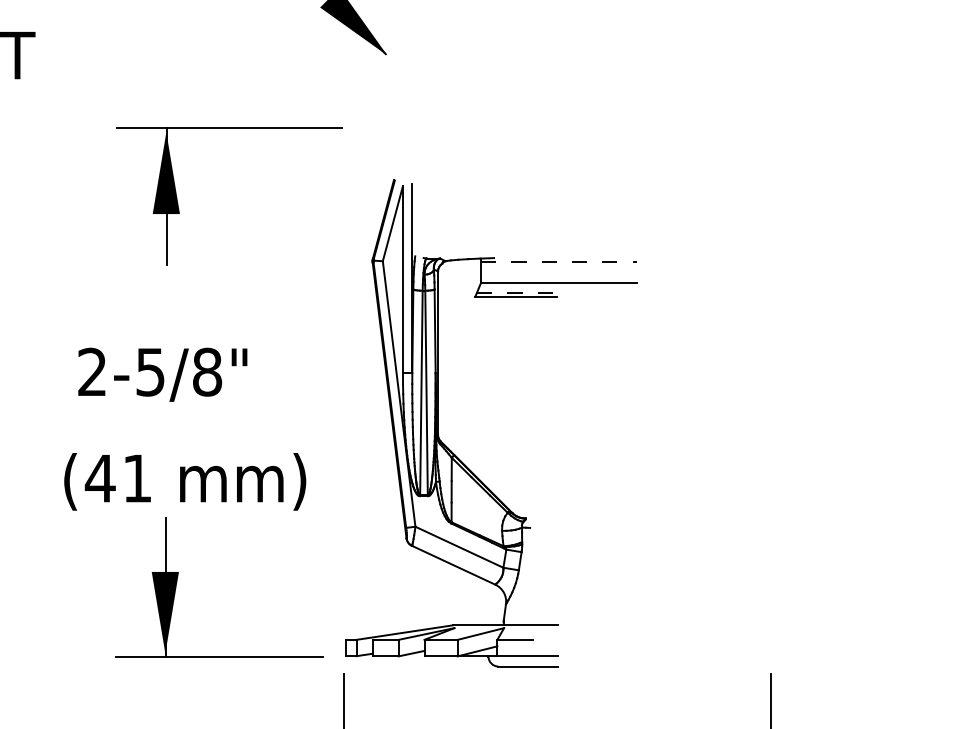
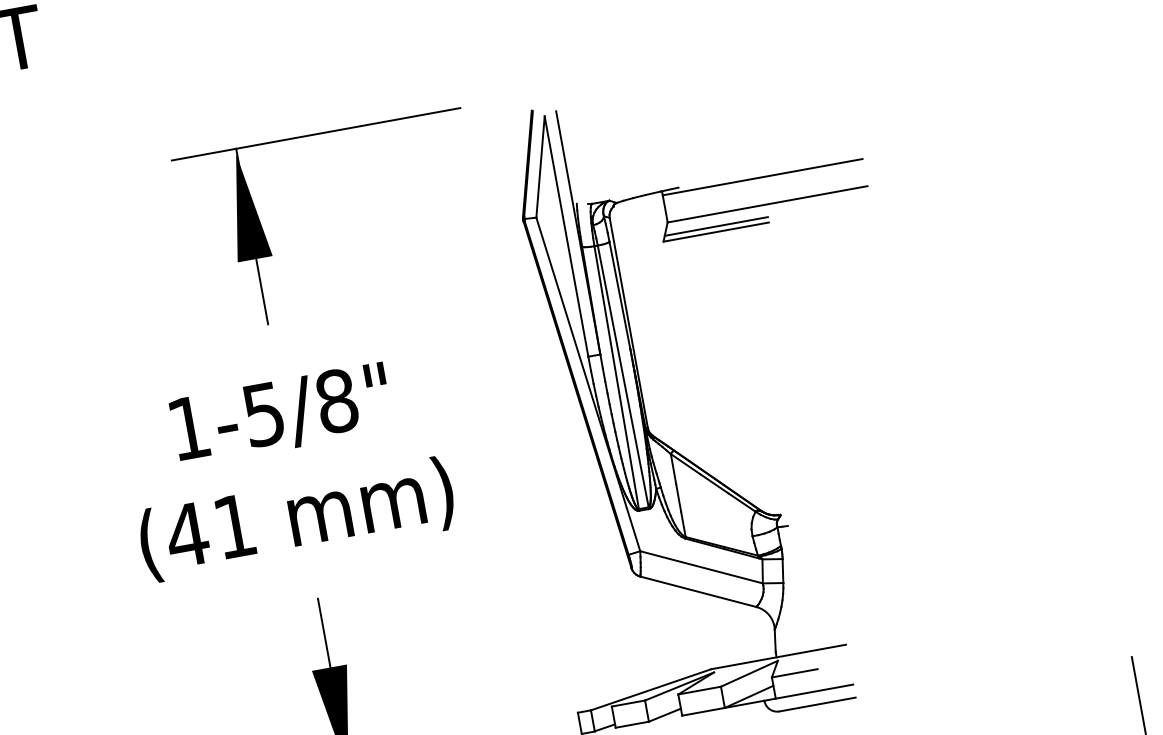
part: (178, 203) -> (268, 242), moved
line: (558, 261) -> (762, 176), dashed -> solid
line: (517, 292) -> (716, 226), dashed -> solid
text: (91, 371) -> (187, 427), 2-5/8" -> 1-5/8"
text: (185, 481) -> (297, 518), moved

